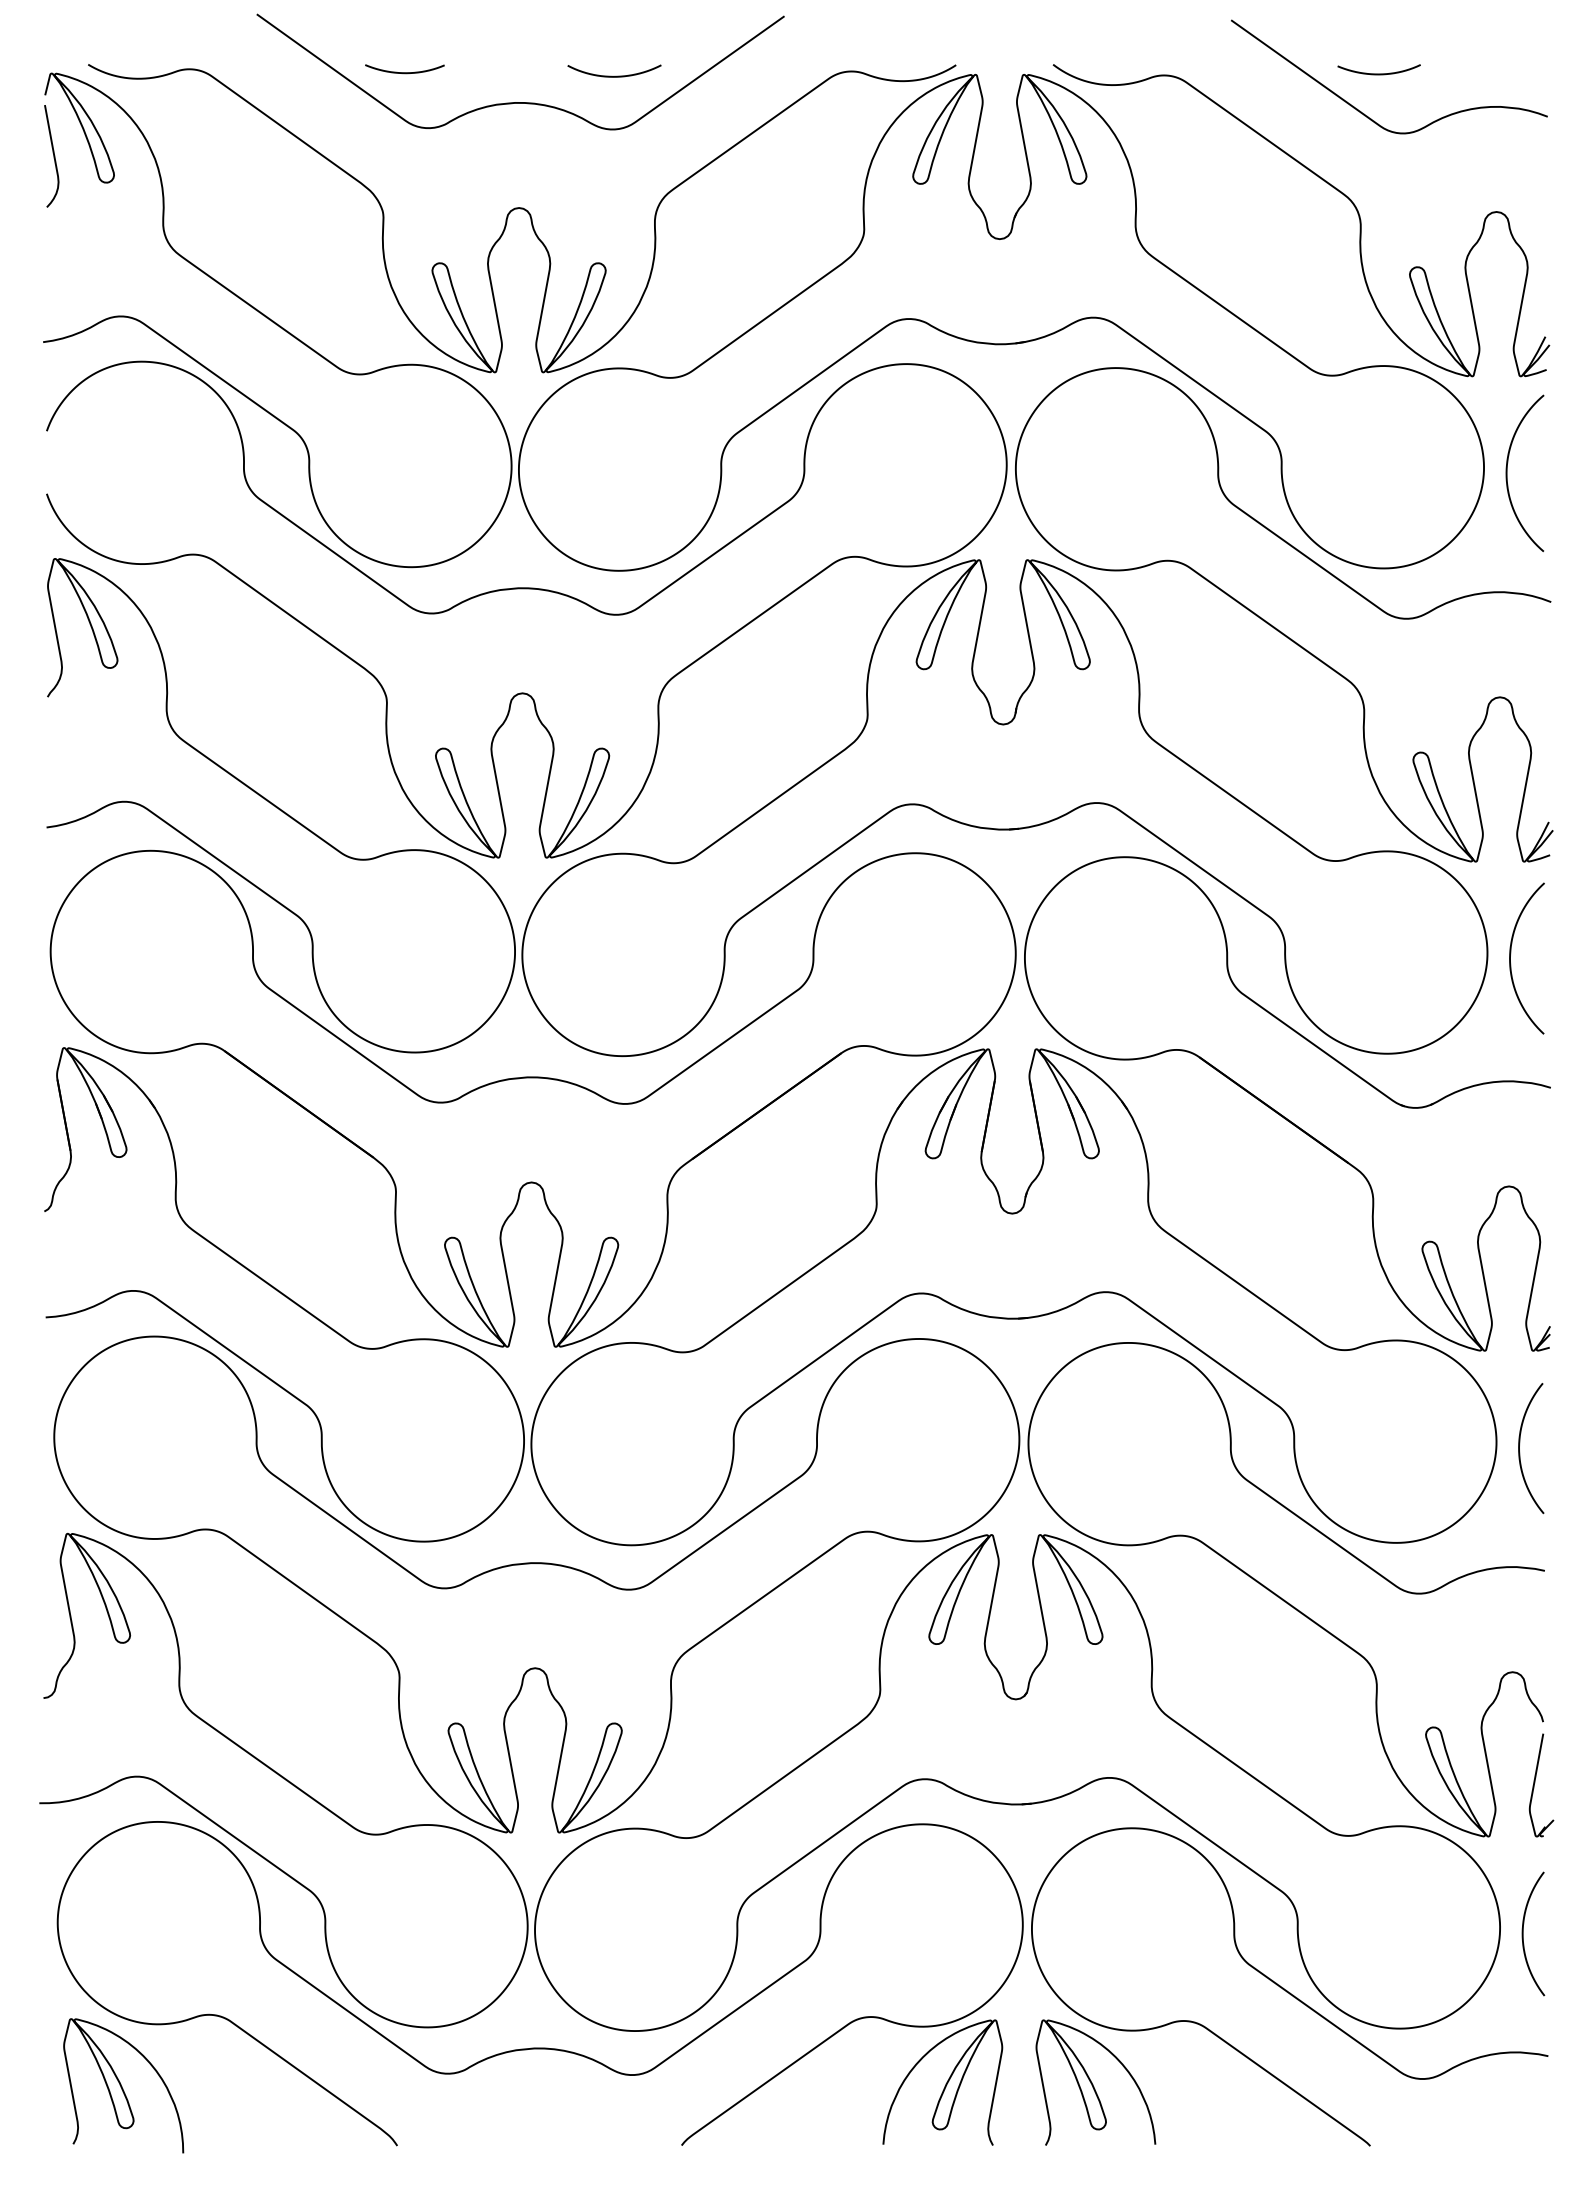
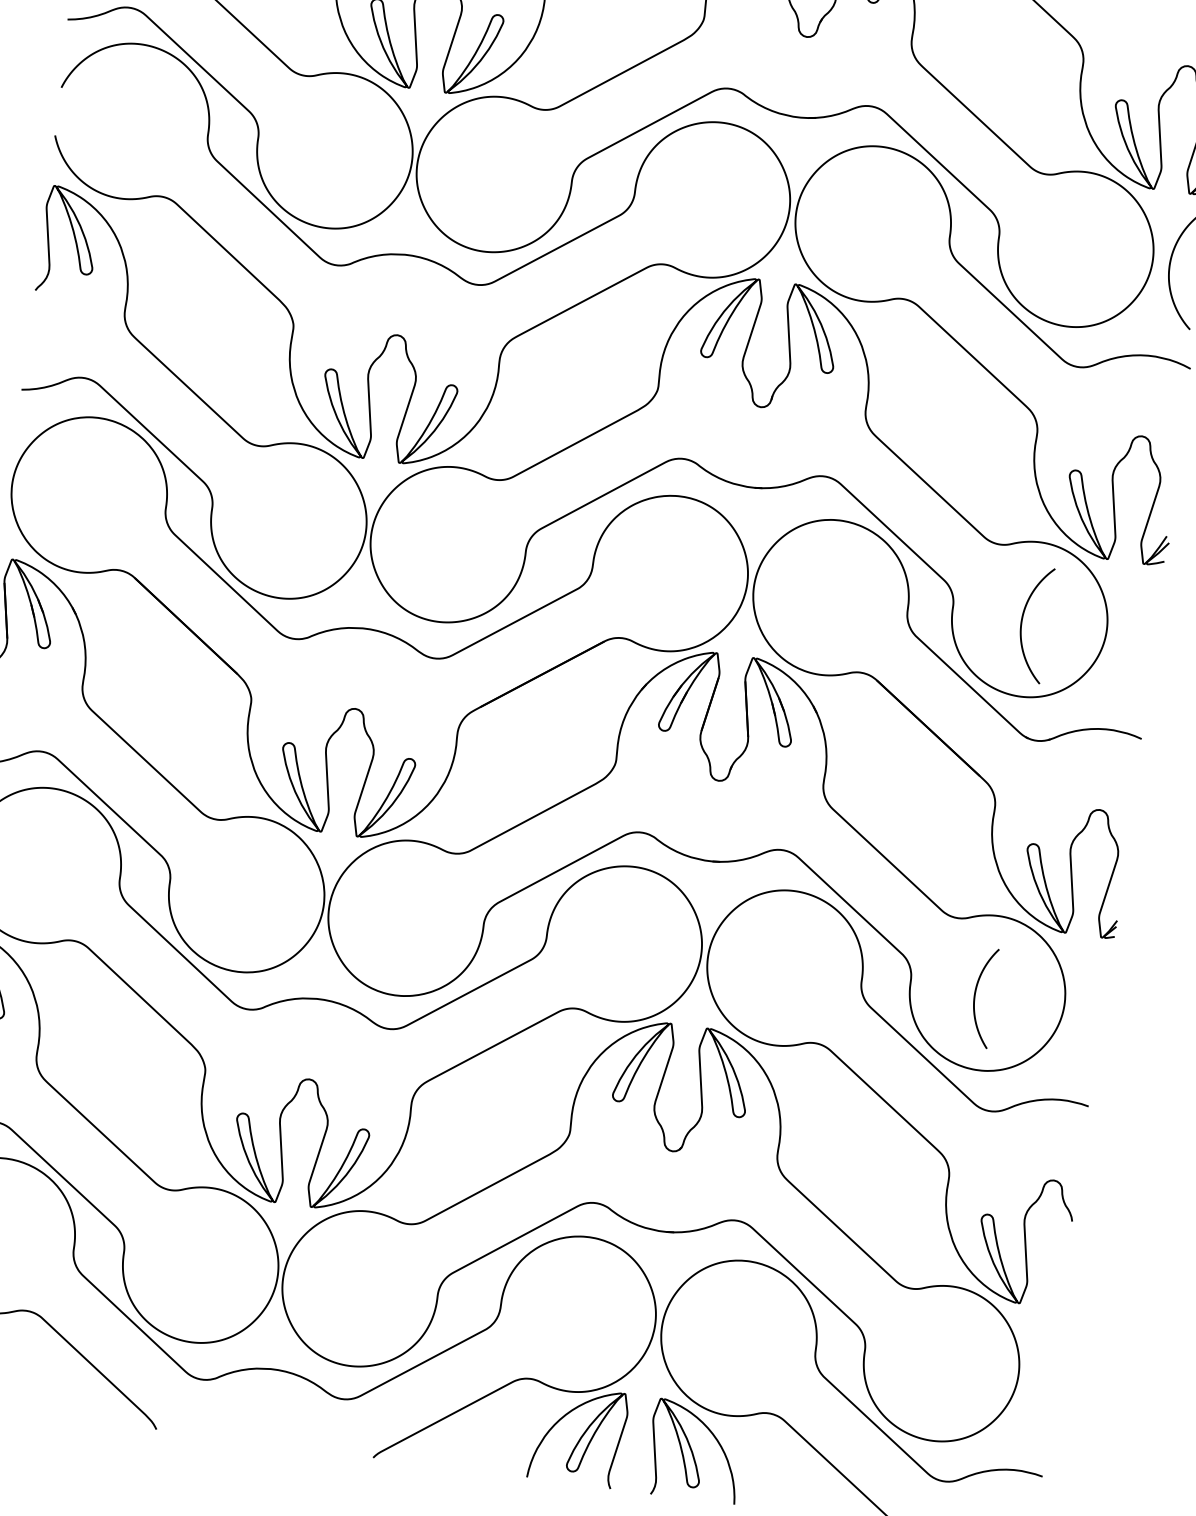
curve: (1511, 953) -> (1023, 619), moved
curve: (1520, 1452) -> (975, 999), moved
part: (1535, 1783) -> (1060, 1267), removed
curve: (1523, 1933) -> (1035, 1380), removed

